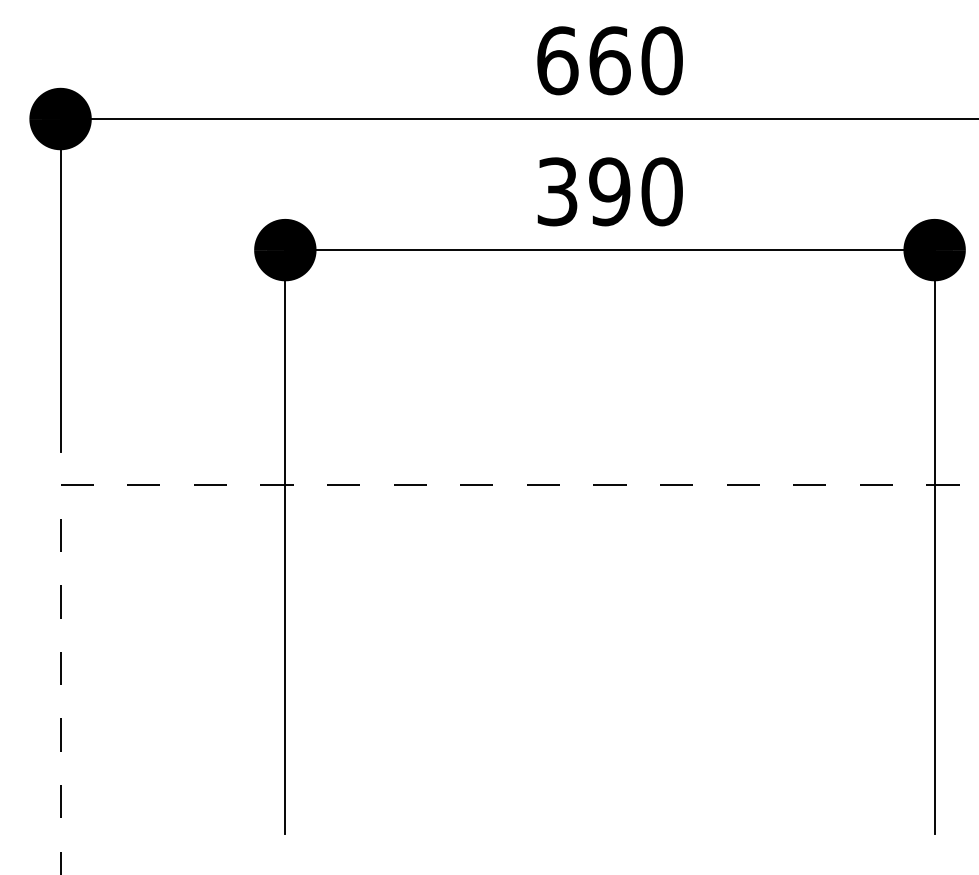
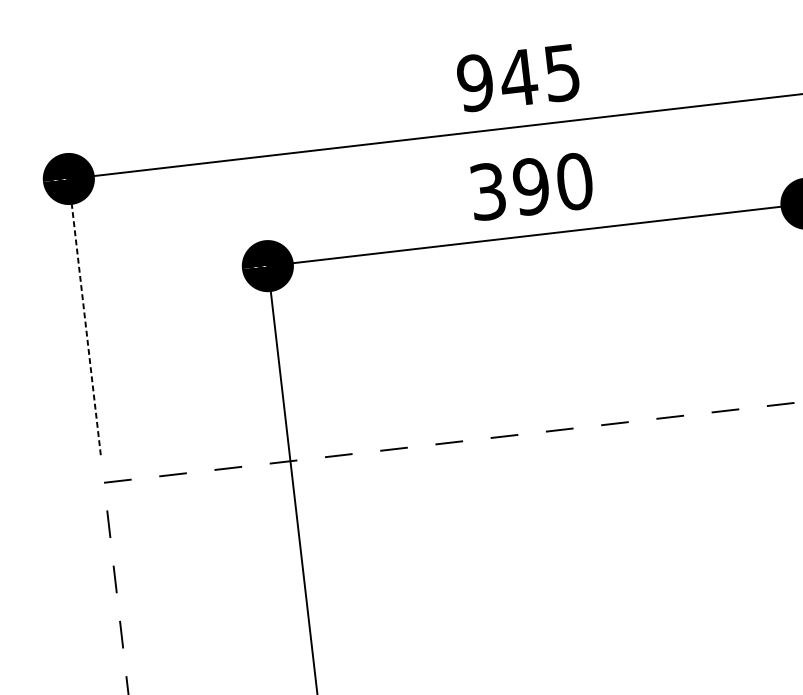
text: (609, 60) -> (518, 77), 660 -> 945
line: (60, 285) -> (84, 317), solid -> dashed

